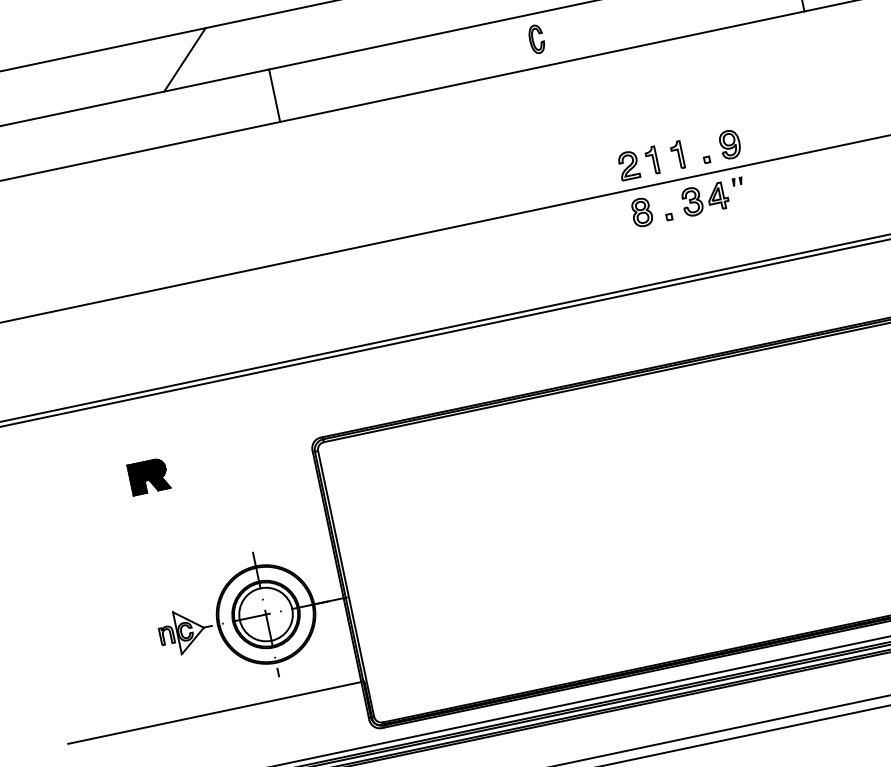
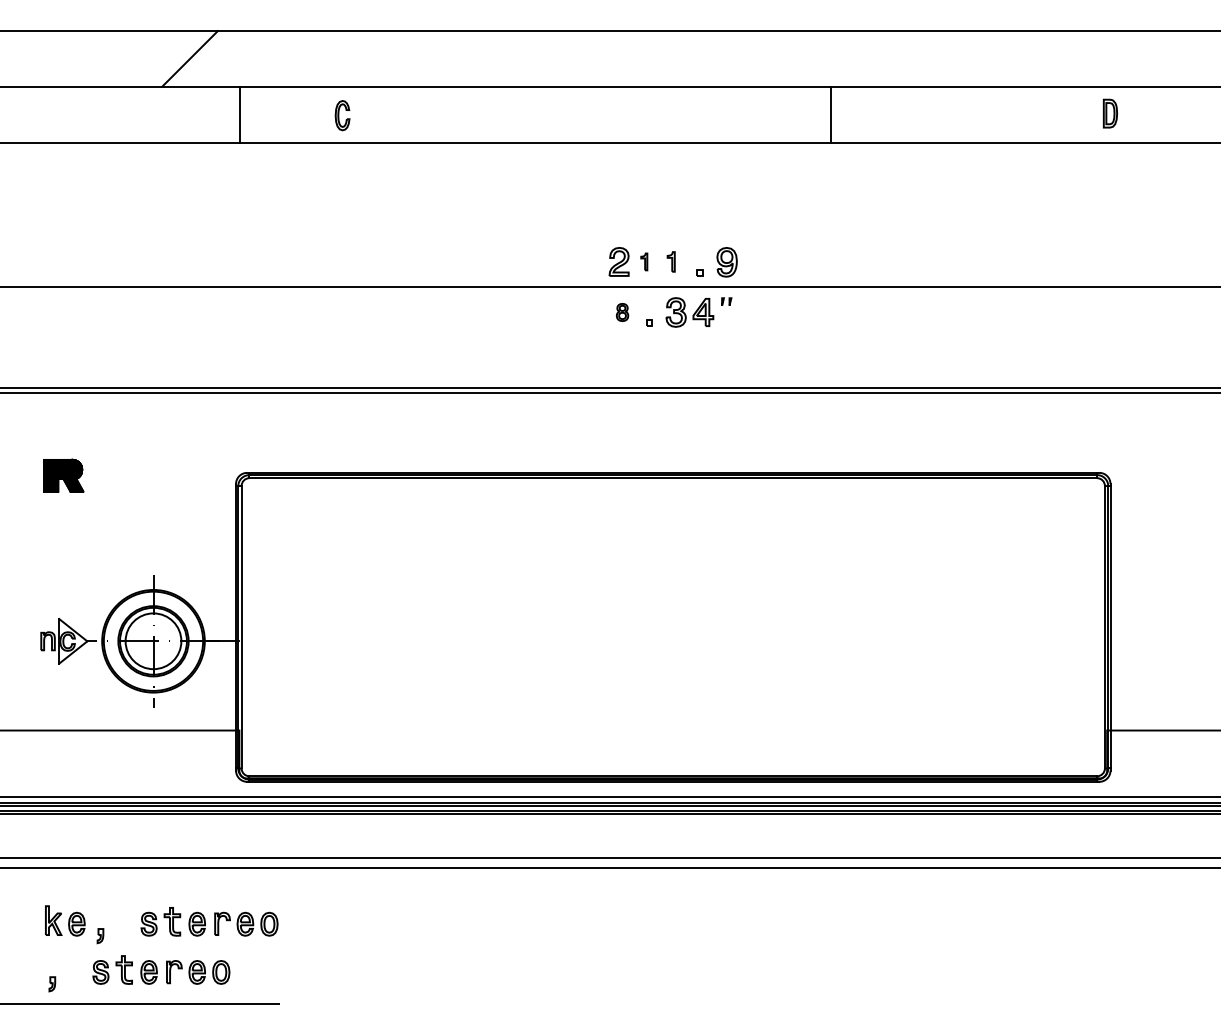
part: (536, 39) -> (342, 115), moved
line: (274, 95) -> (239, 114), moved
part: (677, 154) -> (671, 261), size x0.7
part: (652, 160) -> (644, 261), size x0.6
part: (641, 212) -> (622, 312), size x0.6

